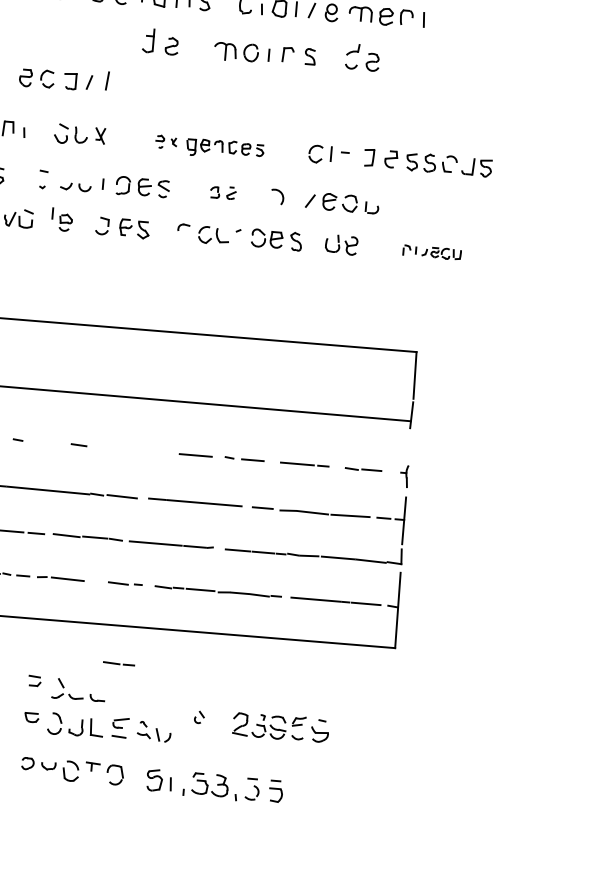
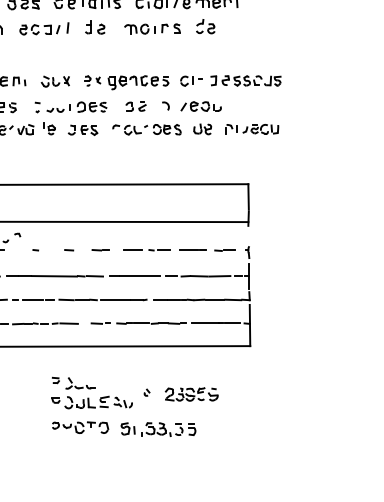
part: (64, 78) -> (44, 28), moved
part: (209, 147) -> (126, 82), size x1.43
part: (222, 192) -> (135, 106), size x1.43
part: (432, 252) -> (252, 129), size x1.67
line: (118, 664) -> (100, 250), moved

